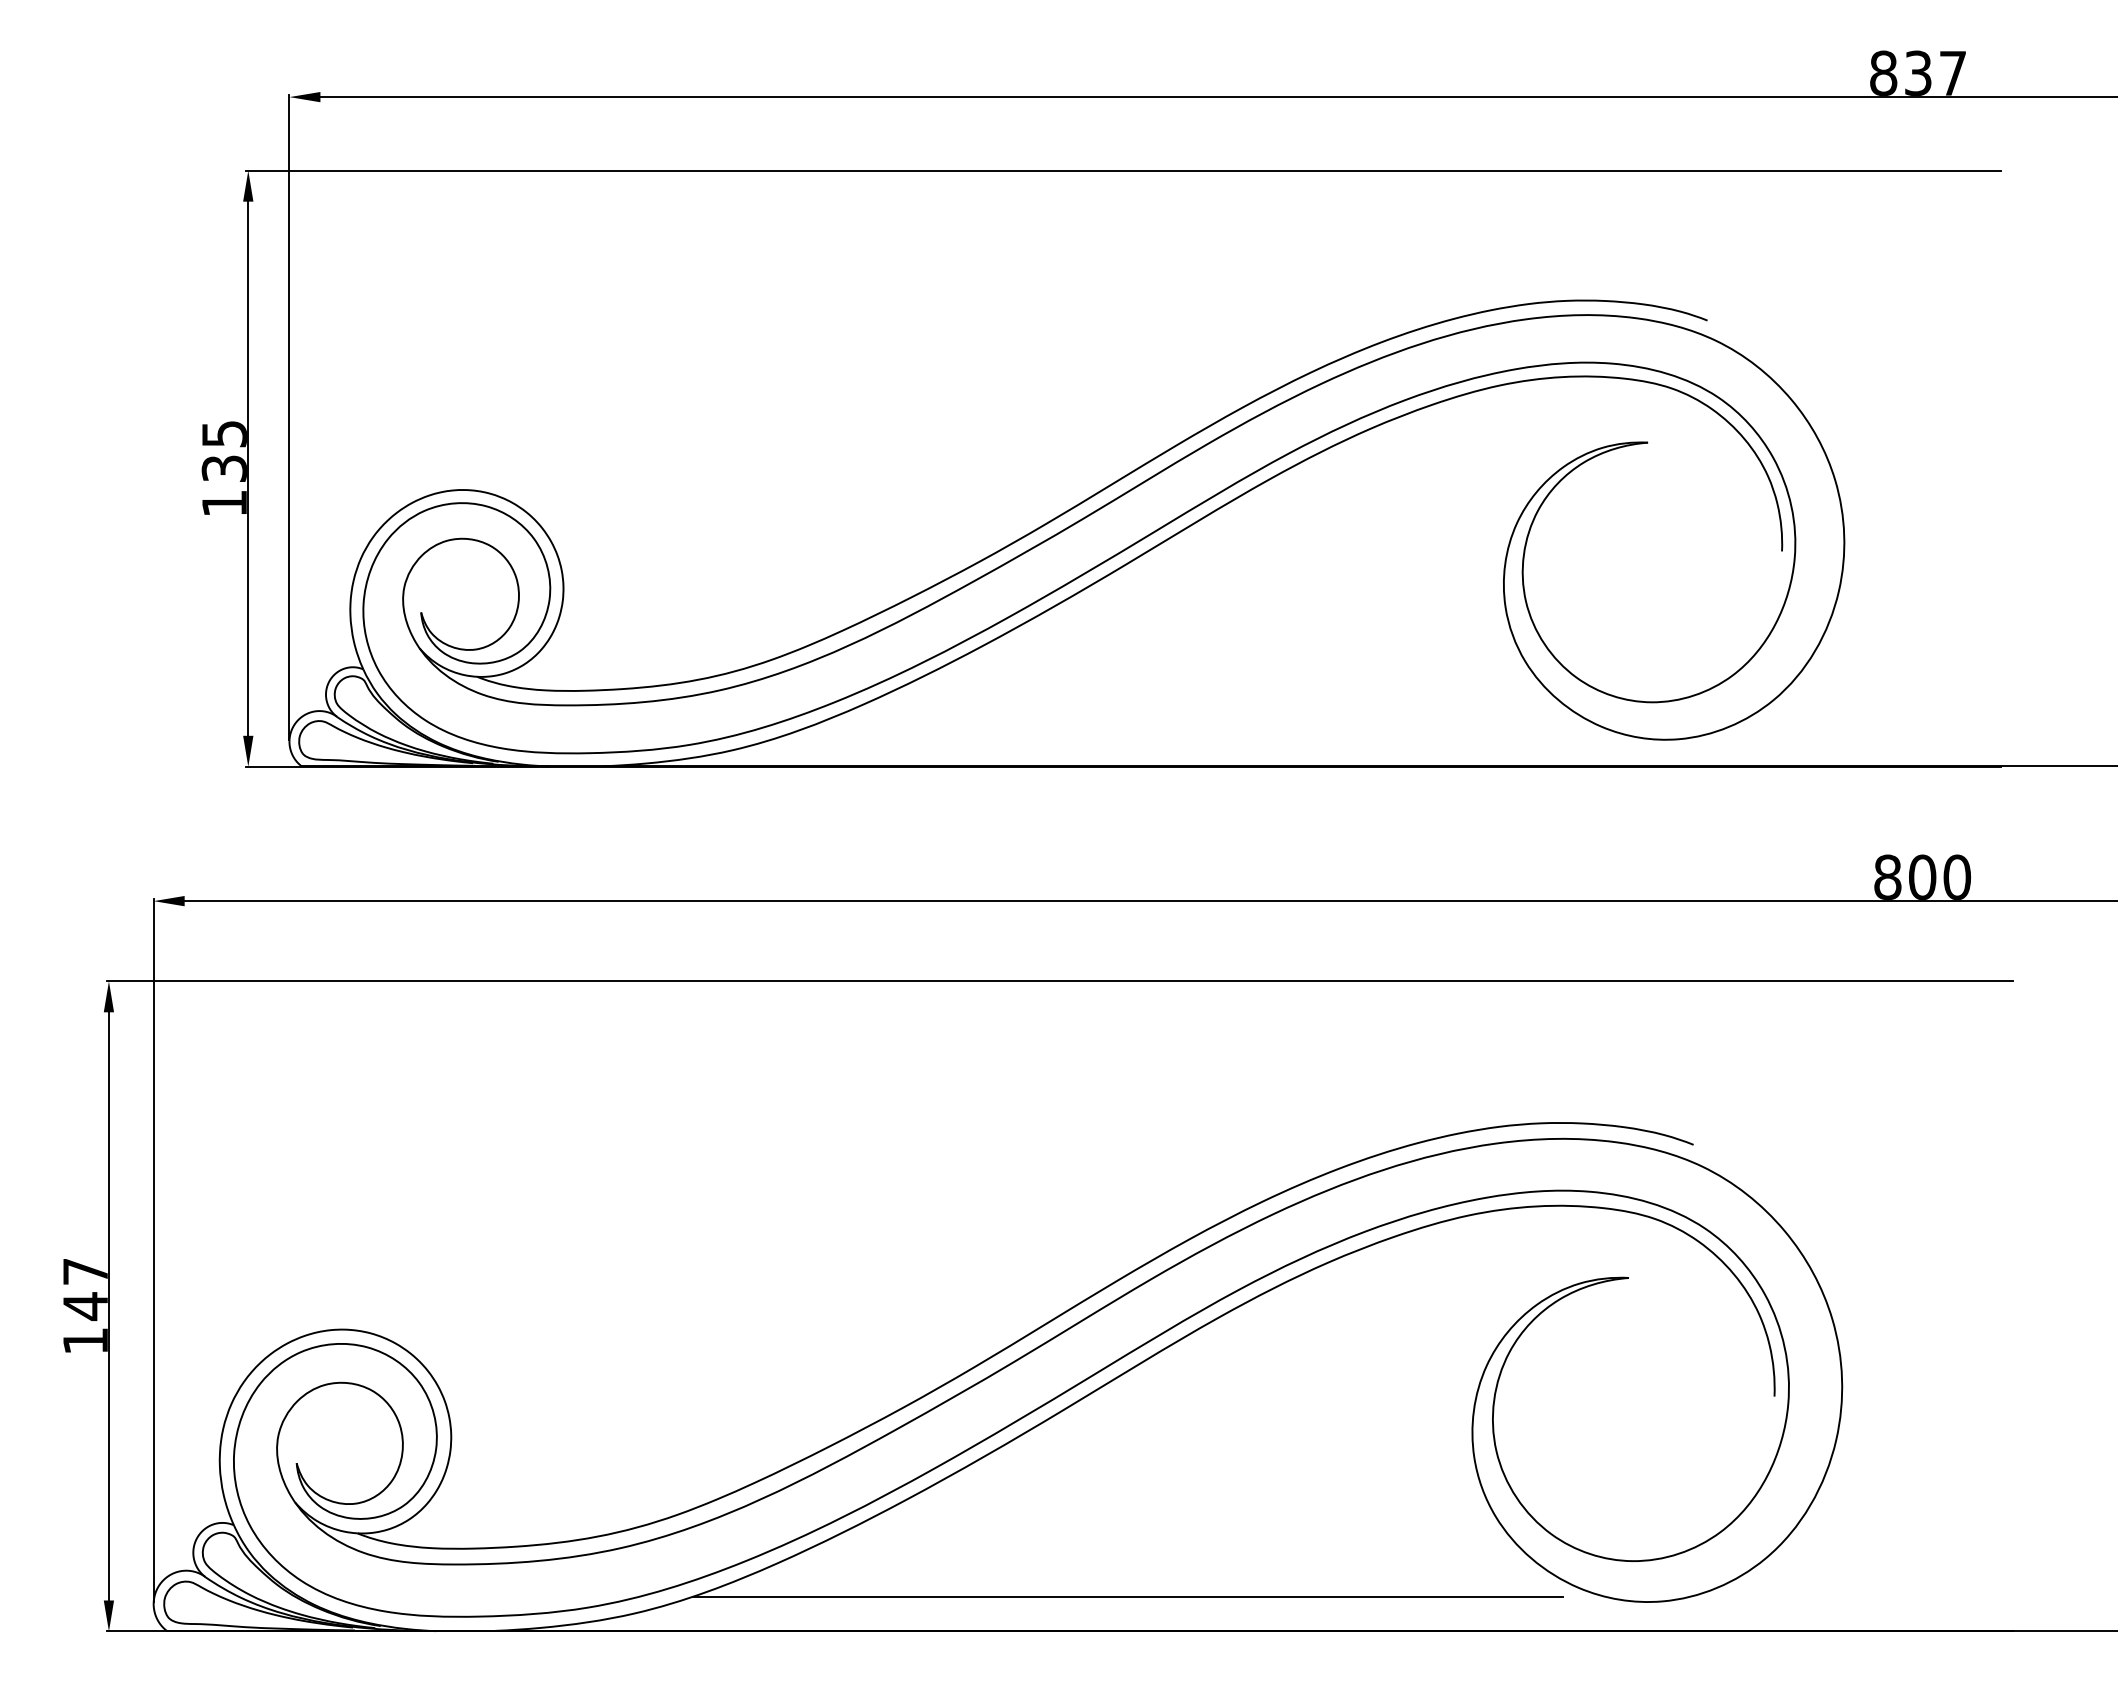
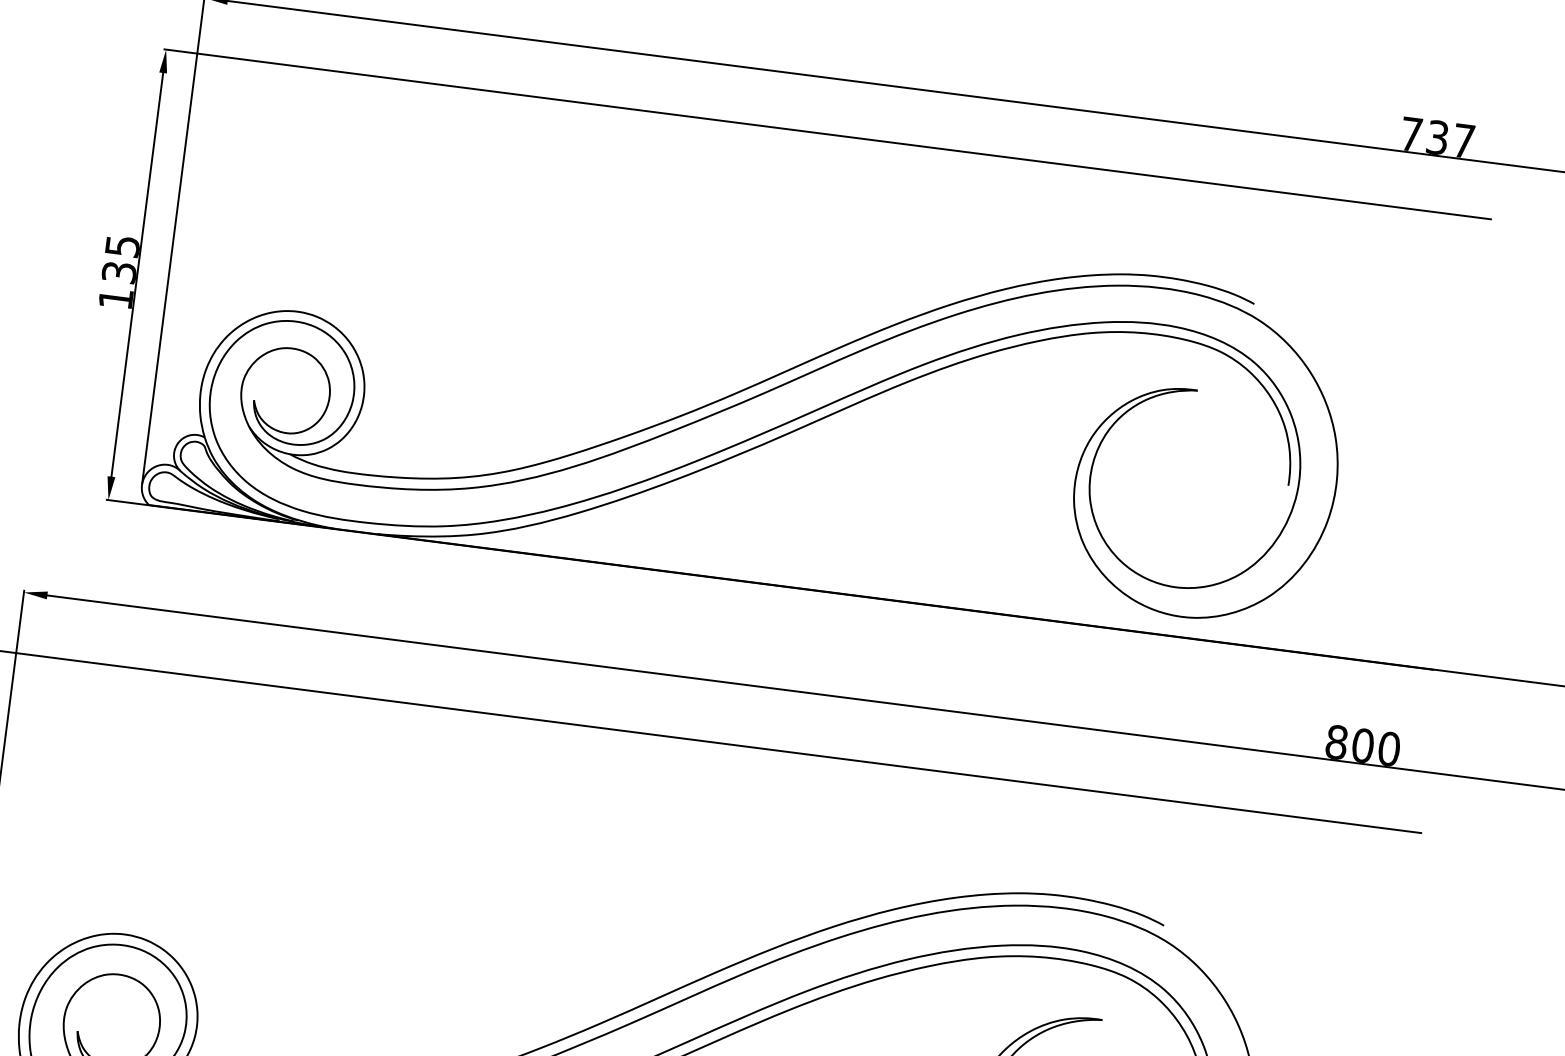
text: (1883, 72) -> (1411, 133), 837 -> 737

